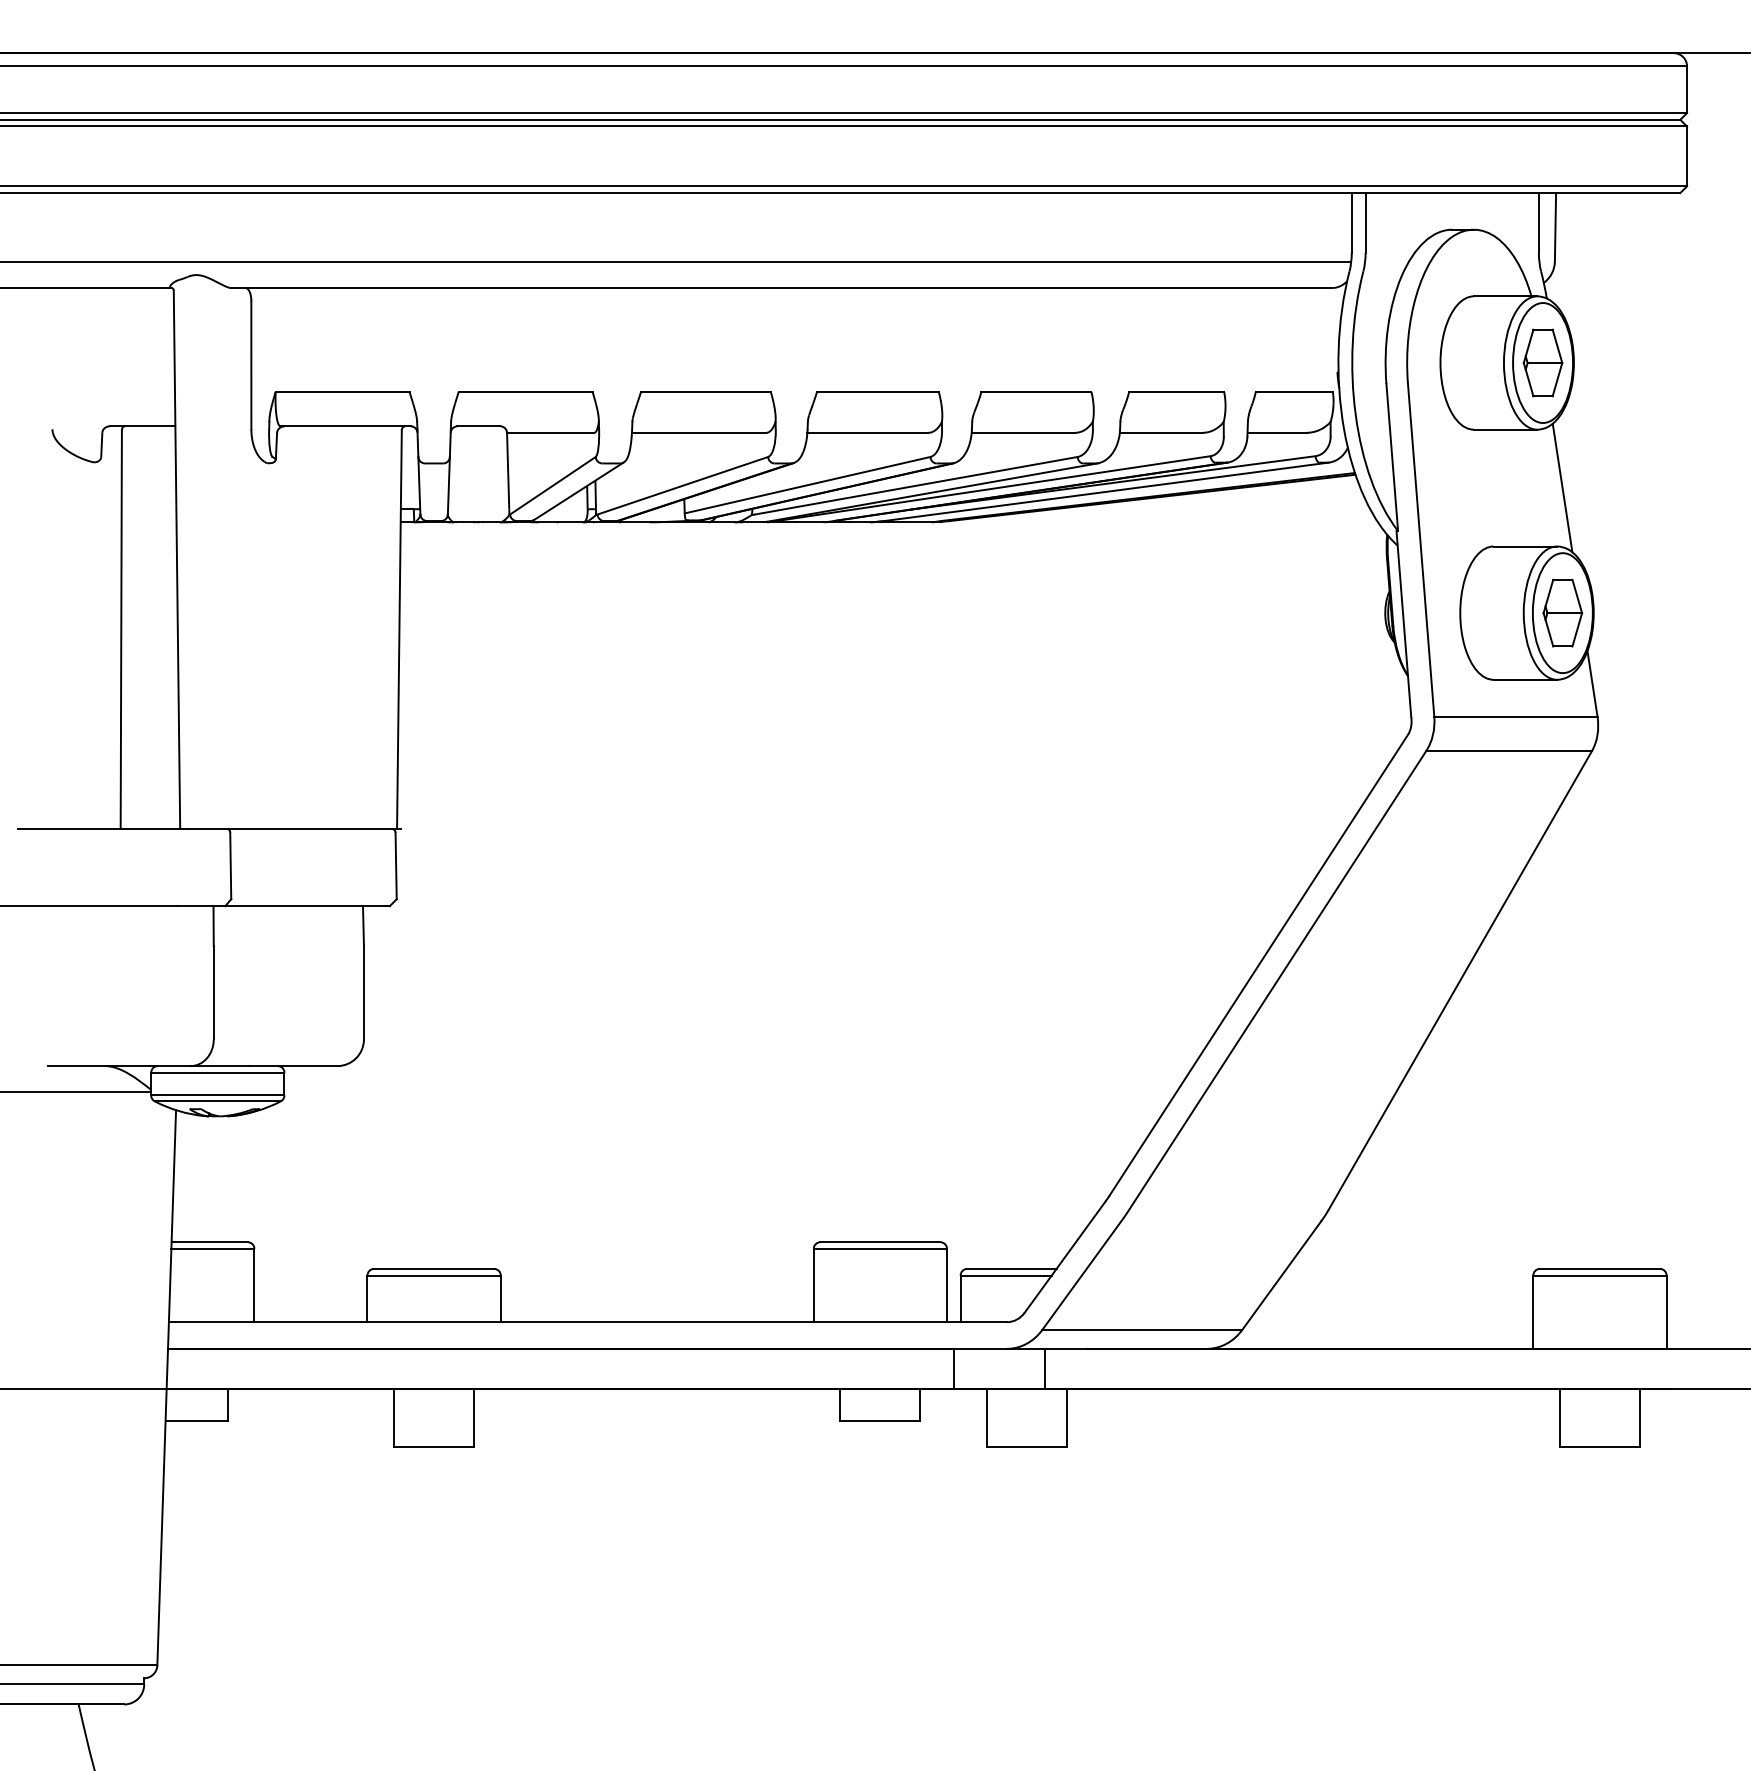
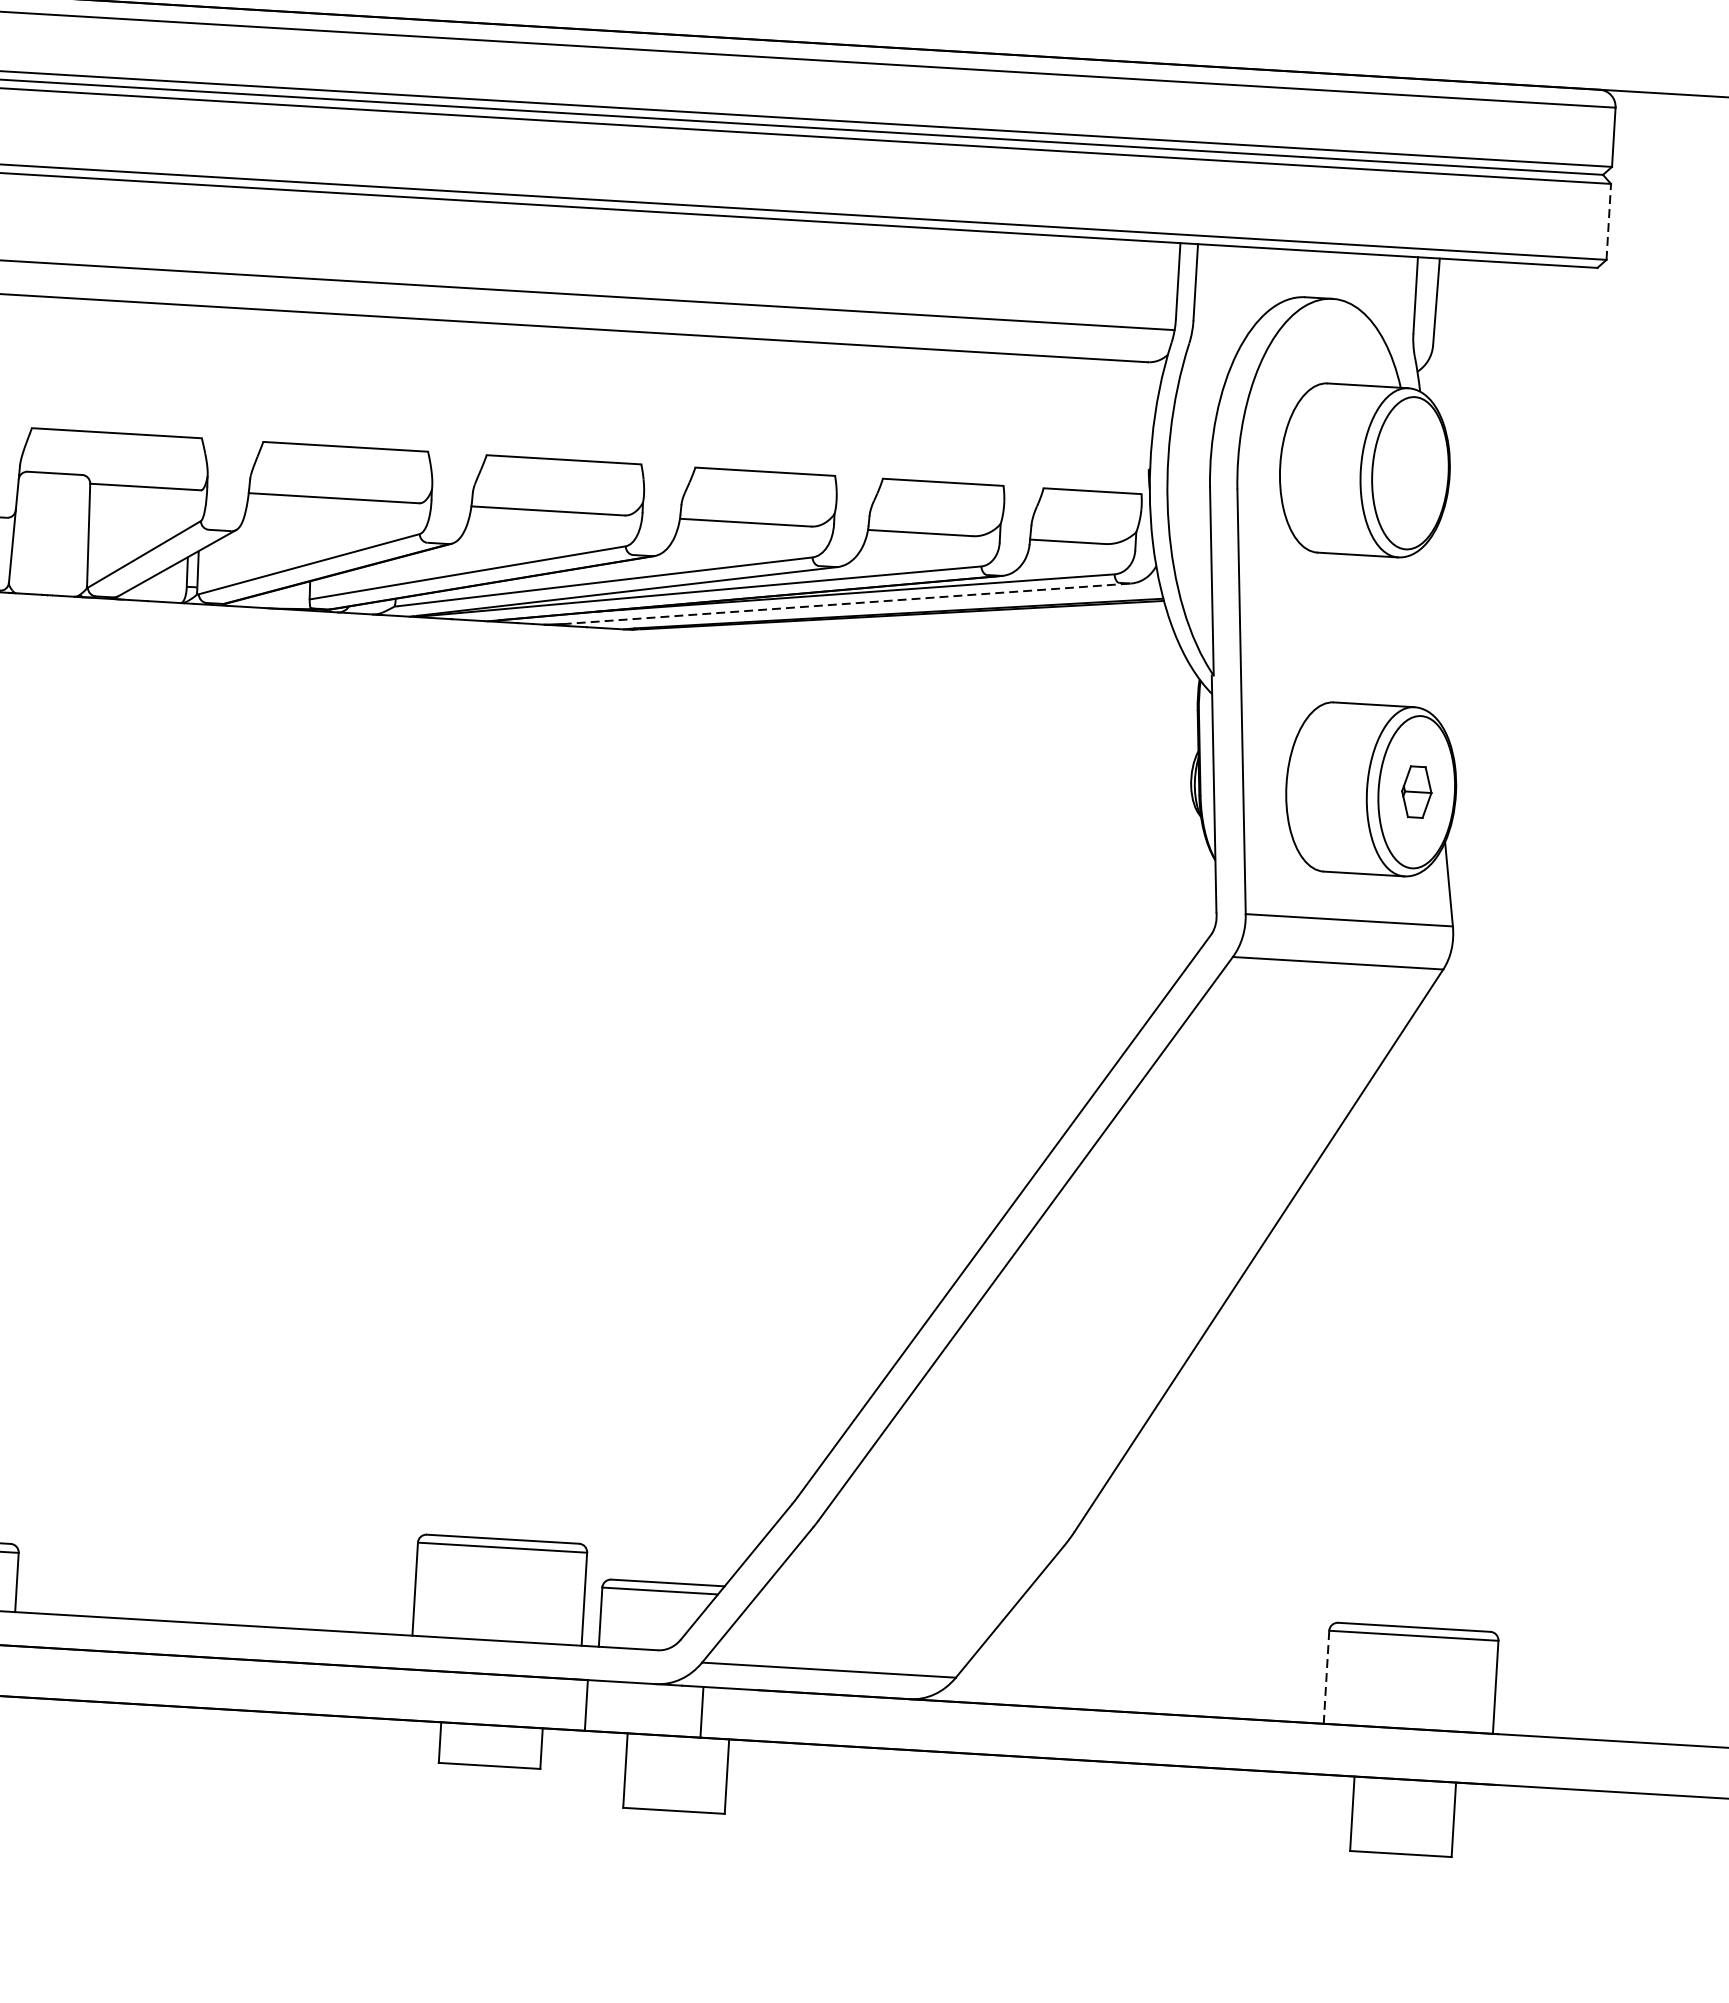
line: (1687, 156) -> (1609, 222), solid -> dashed
part: (1542, 362) -> (1409, 472), removed
line: (1562, 487) -> (1425, 632), removed
line: (1106, 491) -> (846, 603), solid -> dashed
part: (1562, 612) -> (1416, 791), size x0.6
line: (1533, 1312) -> (1326, 1677), solid -> dashed

